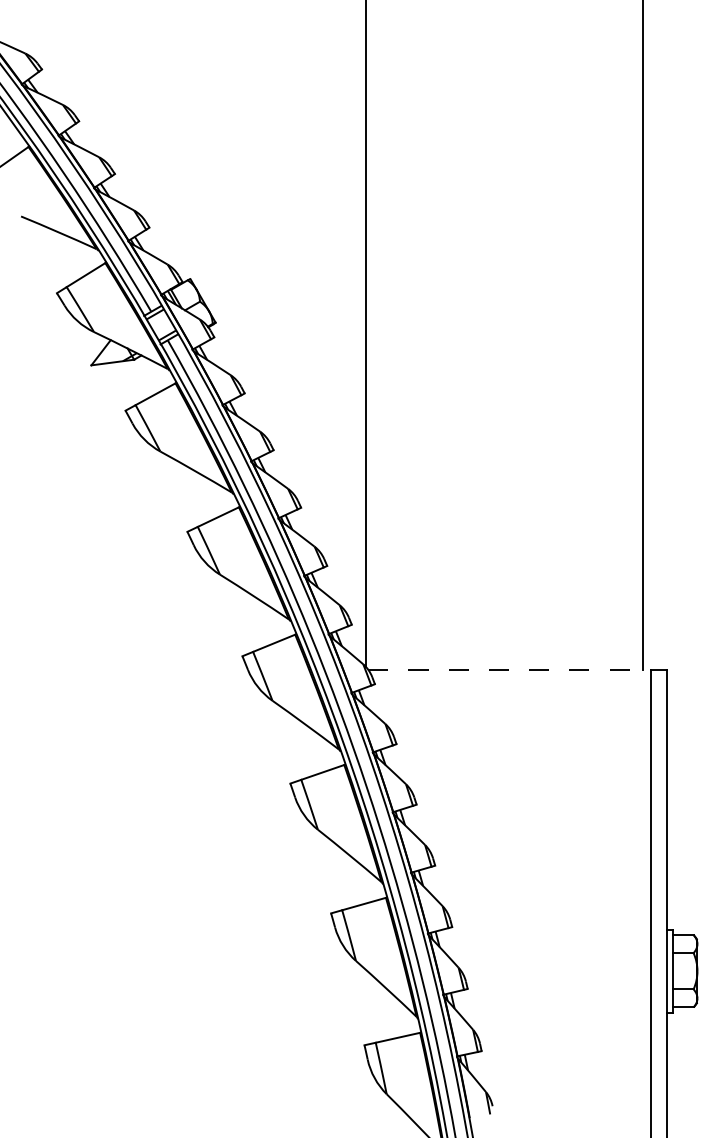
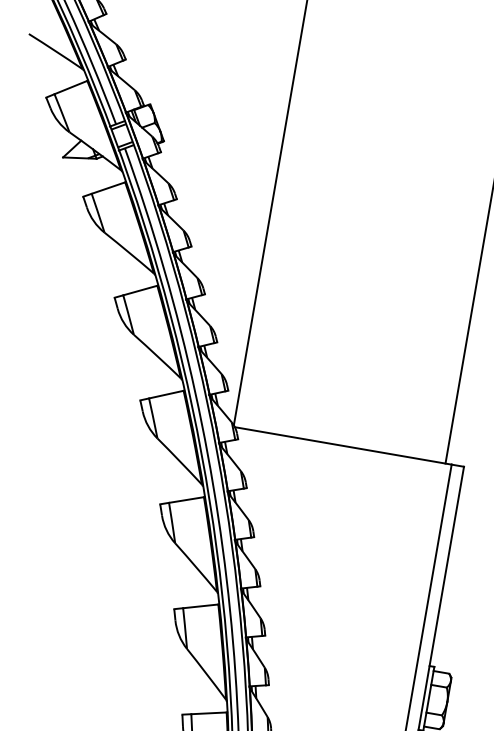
line: (510, 669) -> (344, 445), dashed -> solid

